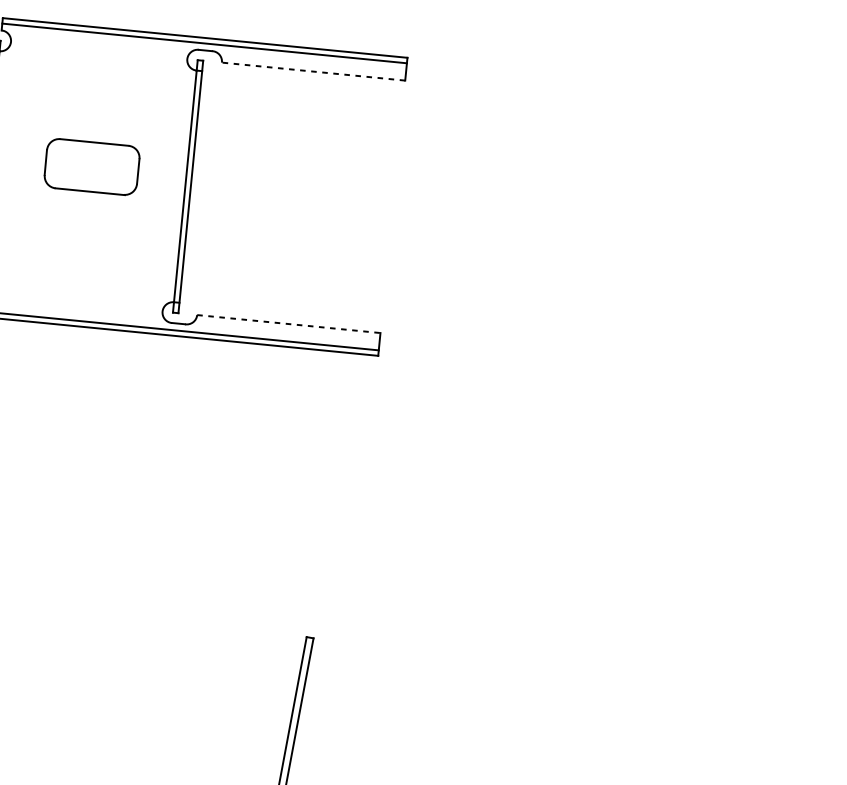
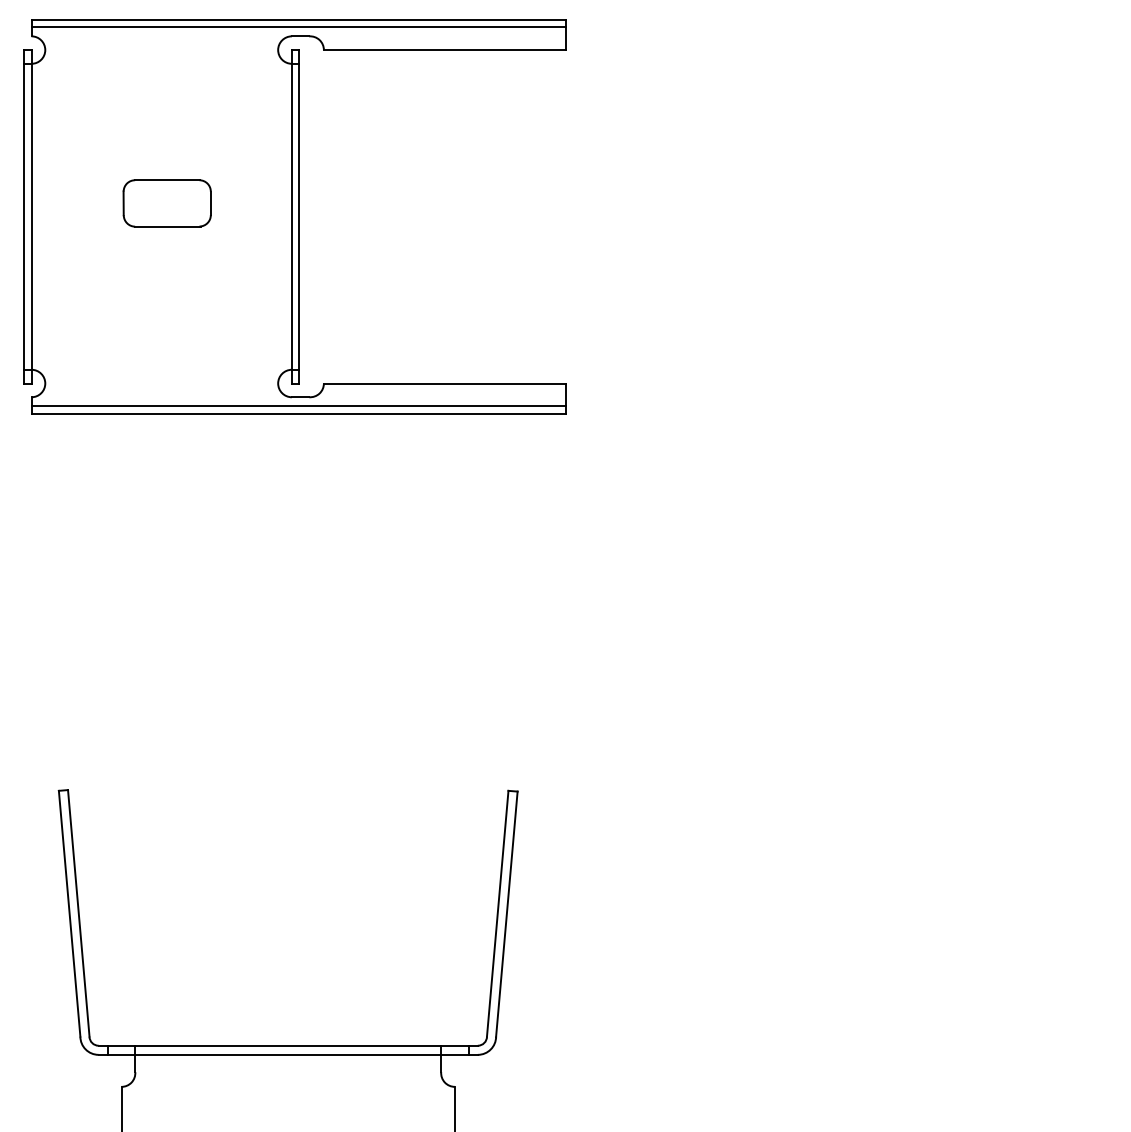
line: (313, 71) -> (444, 50), dashed -> solid
part: (91, 167) -> (166, 203), size x0.71
line: (289, 324) -> (445, 383), dashed -> solid

